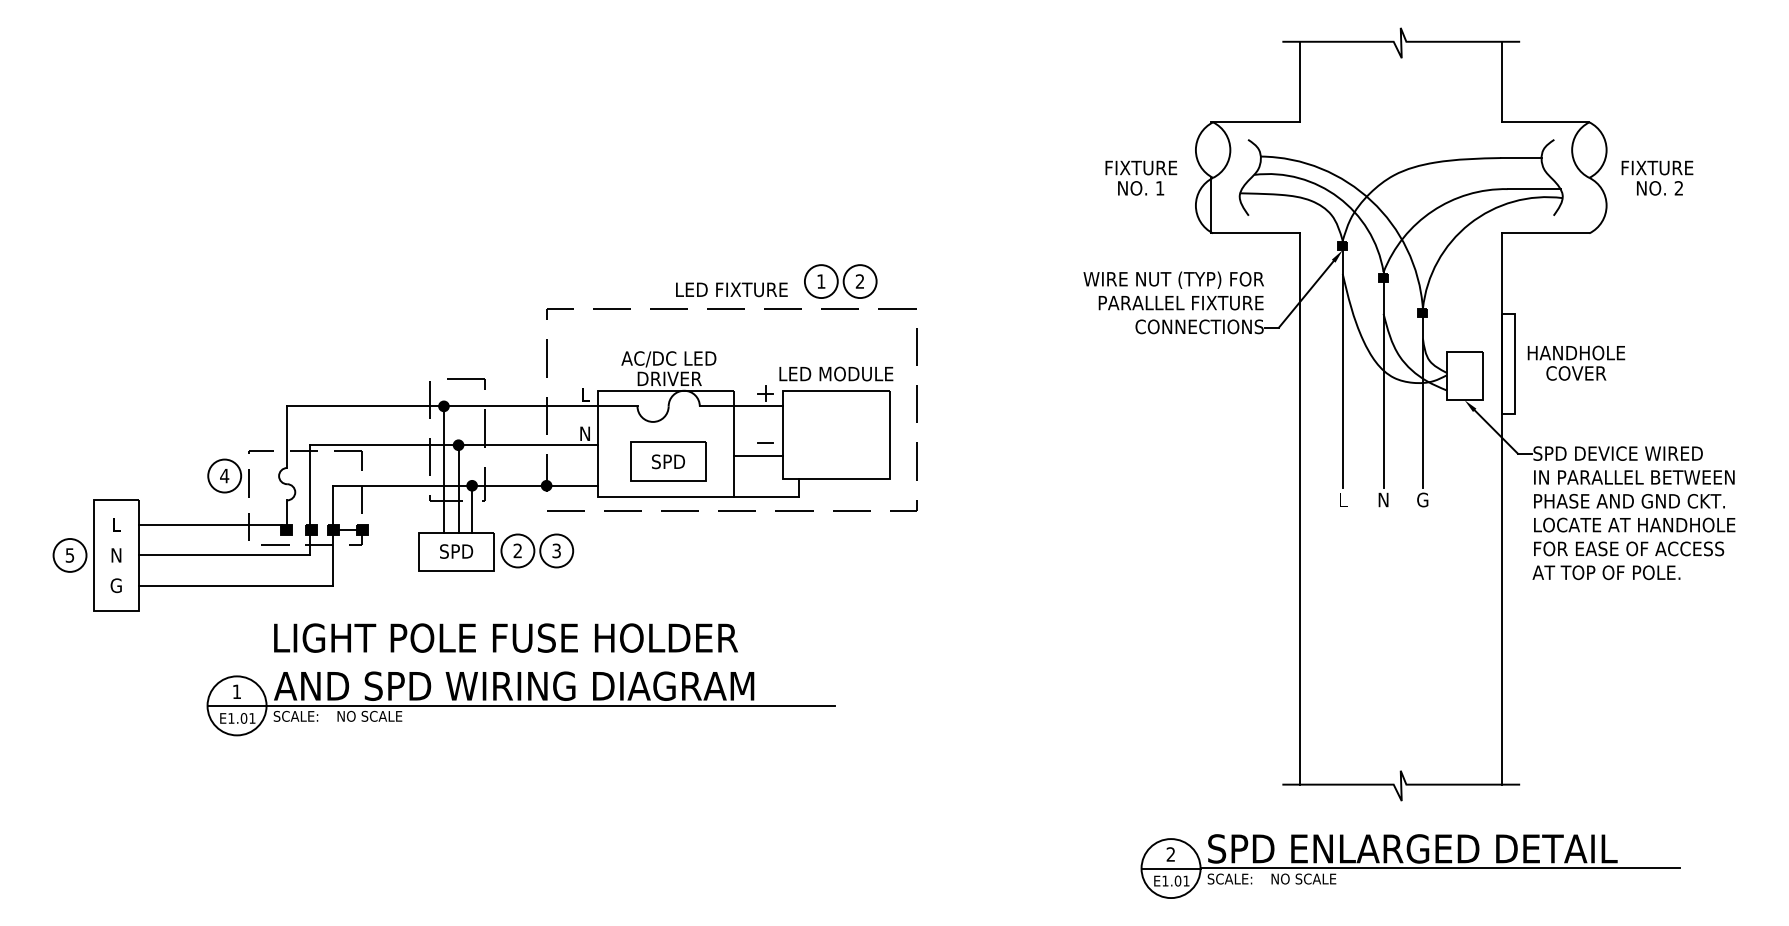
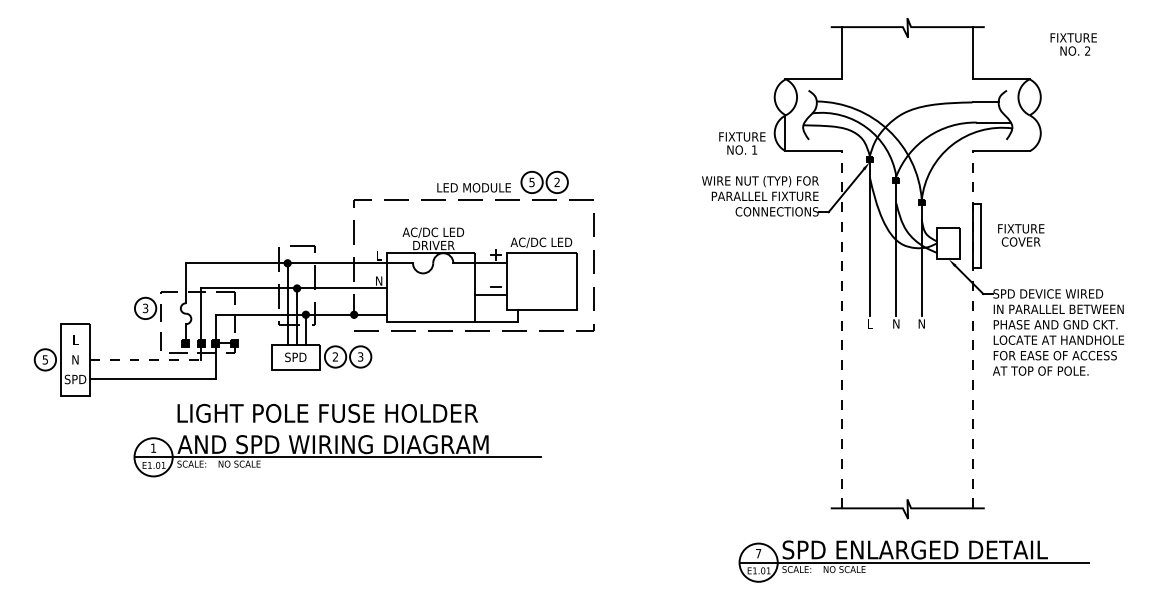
text: (1141, 178) -> (742, 143), moved
text: (1657, 178) -> (1073, 44), moved
text: (820, 281) -> (531, 182), 1 -> 5
text: (730, 289) -> (473, 187), LED FIXTURE -> LED MODULE
text: (1575, 352) -> (1020, 228), HANDHOLE -> FIXTURE
text: (835, 374) -> (541, 242), LED MODULE -> AC/DC LED
part: (667, 462) -> (432, 299), removed
text: (224, 476) -> (145, 308), 4 -> 3
text: (1422, 499) -> (921, 323), G -> N
line: (1300, 508) -> (842, 329), solid -> dashed
line: (1502, 508) -> (973, 329), solid -> dashed
line: (210, 525) -> (136, 340), removed
line: (224, 554) -> (145, 359), solid -> dashed
text: (116, 585) -> (75, 379), G -> SPD
text: (1170, 854) -> (758, 553), 2 -> 7

